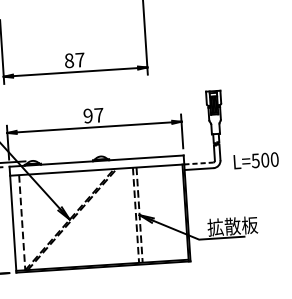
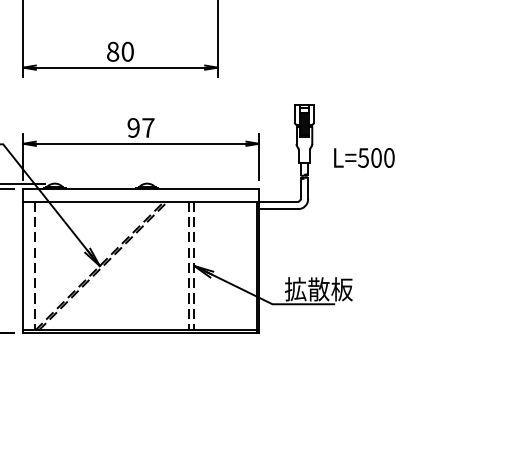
text: (79, 59) -> (127, 51), 87 -> 80
text: (256, 160) -> (364, 157), moved
line: (198, 163) -> (278, 201), dashed -> solid

